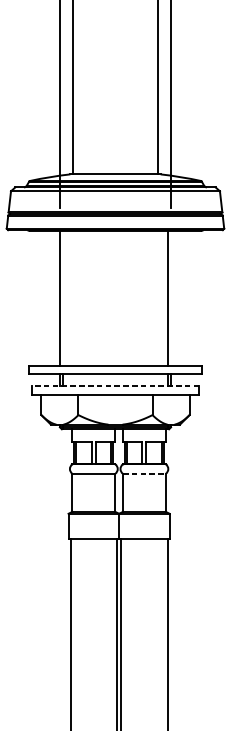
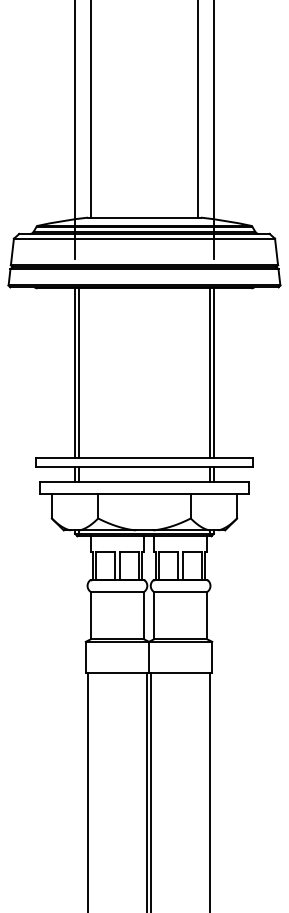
line: (63, 298) -> (79, 372), added
line: (170, 298) -> (213, 372), added
line: (115, 385) -> (144, 481), dashed -> solid
line: (144, 473) -> (180, 591), dashed -> solid

